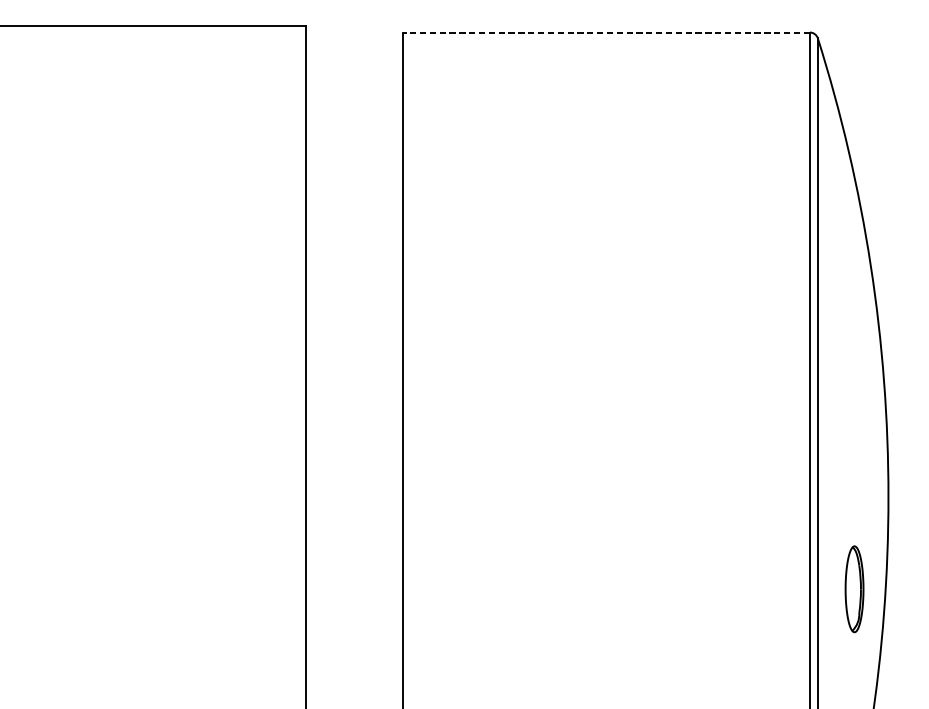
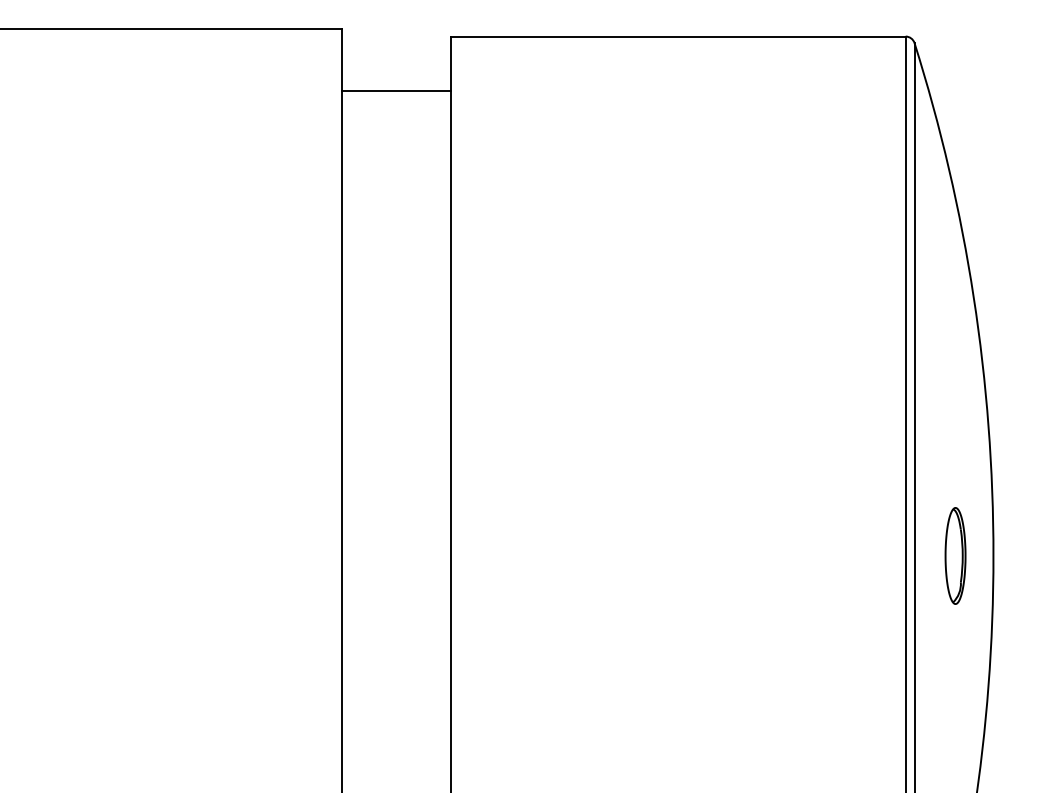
line: (605, 32) -> (677, 36), dashed -> solid
line: (354, 80) -> (396, 90), added
part: (854, 588) -> (955, 555), moved

